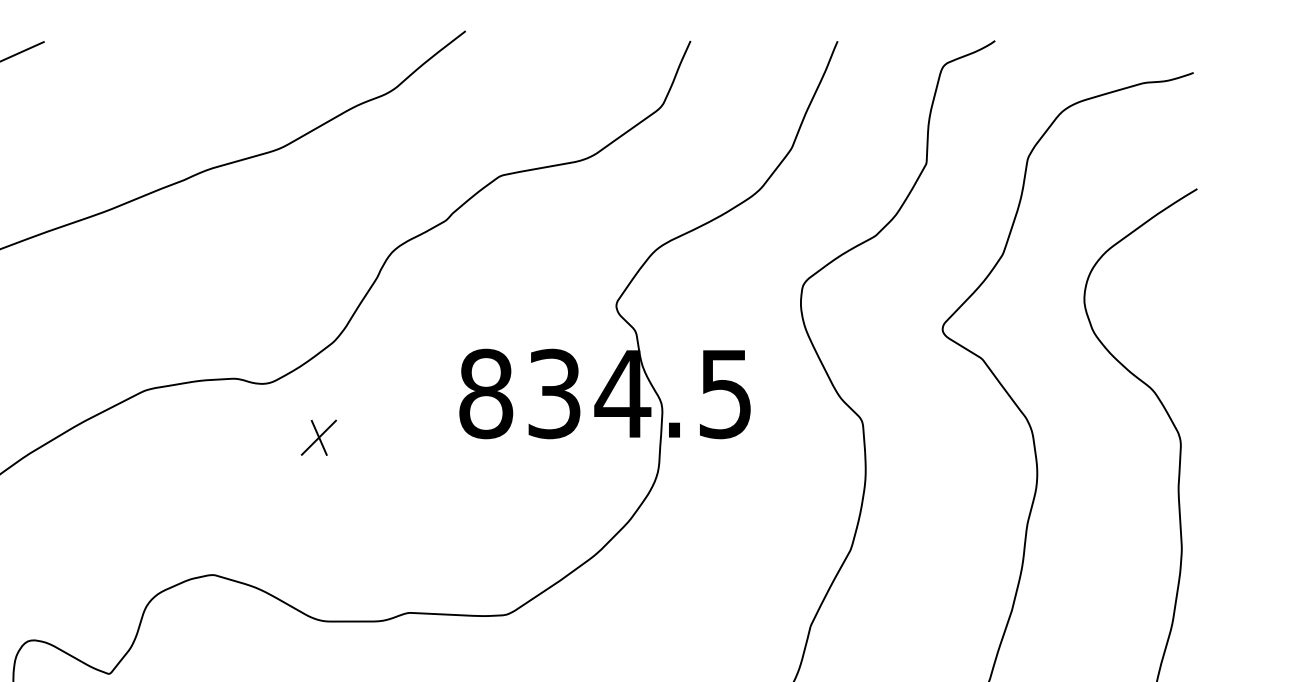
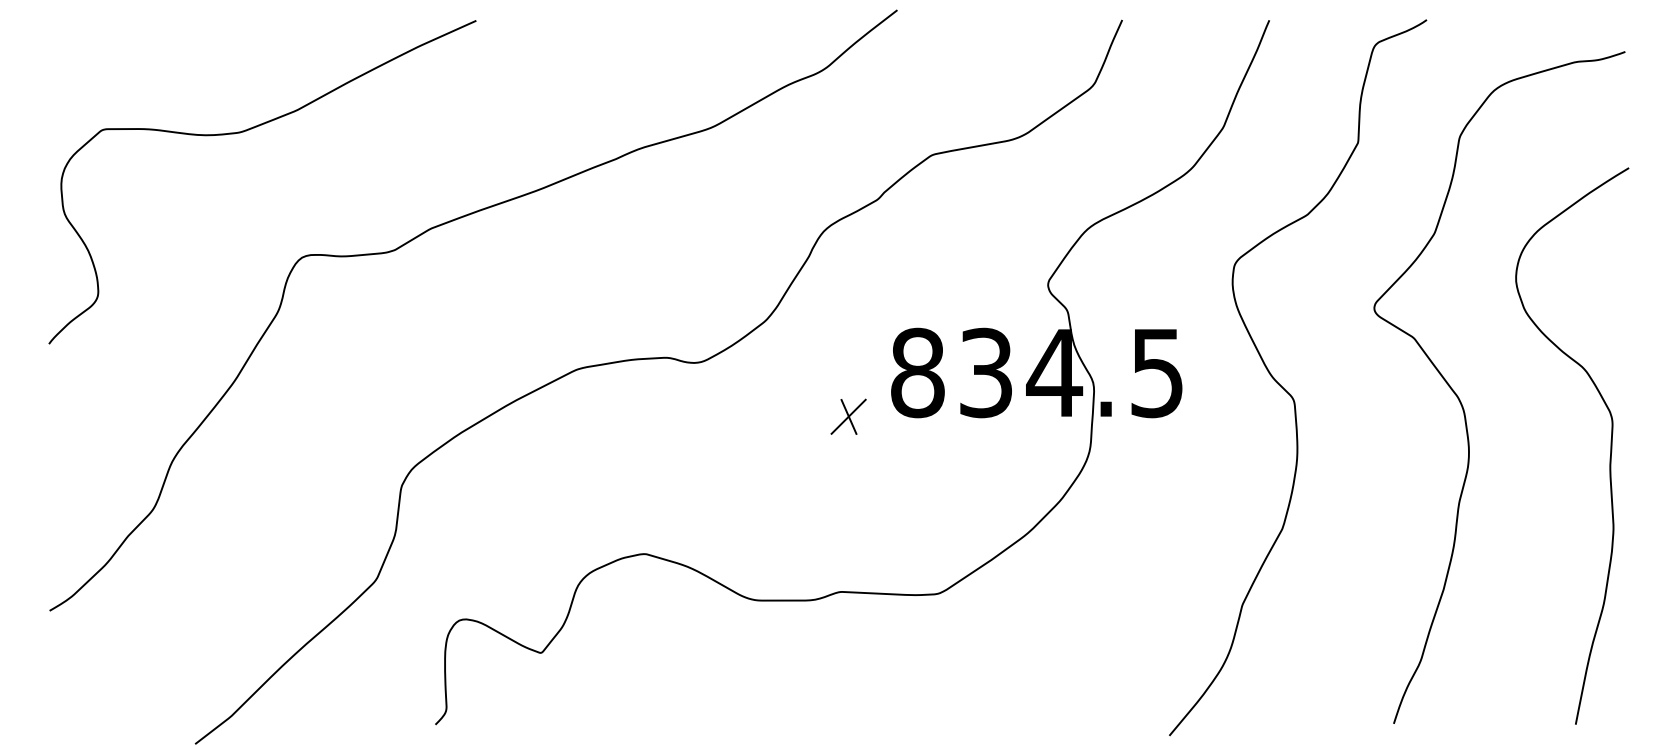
part: (318, 437) -> (848, 416), moved

